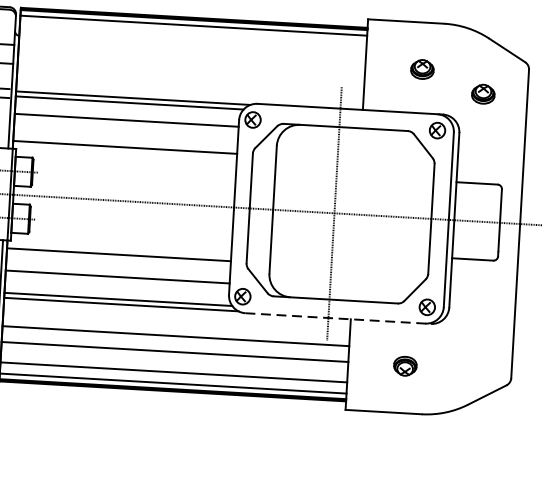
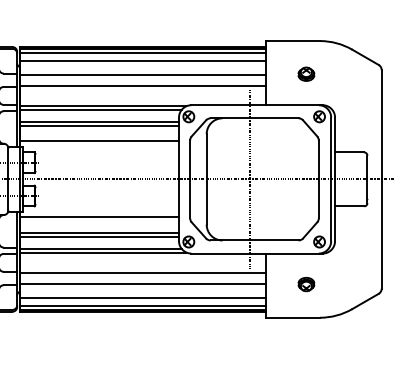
line: (193, 36) -> (143, 60), added
line: (192, 58) -> (143, 75), added
line: (191, 73) -> (143, 86), added
part: (483, 93) -> (350, 88), removed
line: (126, 124) -> (99, 125), added
line: (117, 281) -> (99, 236), added
line: (338, 318) -> (257, 253), dashed -> solid

